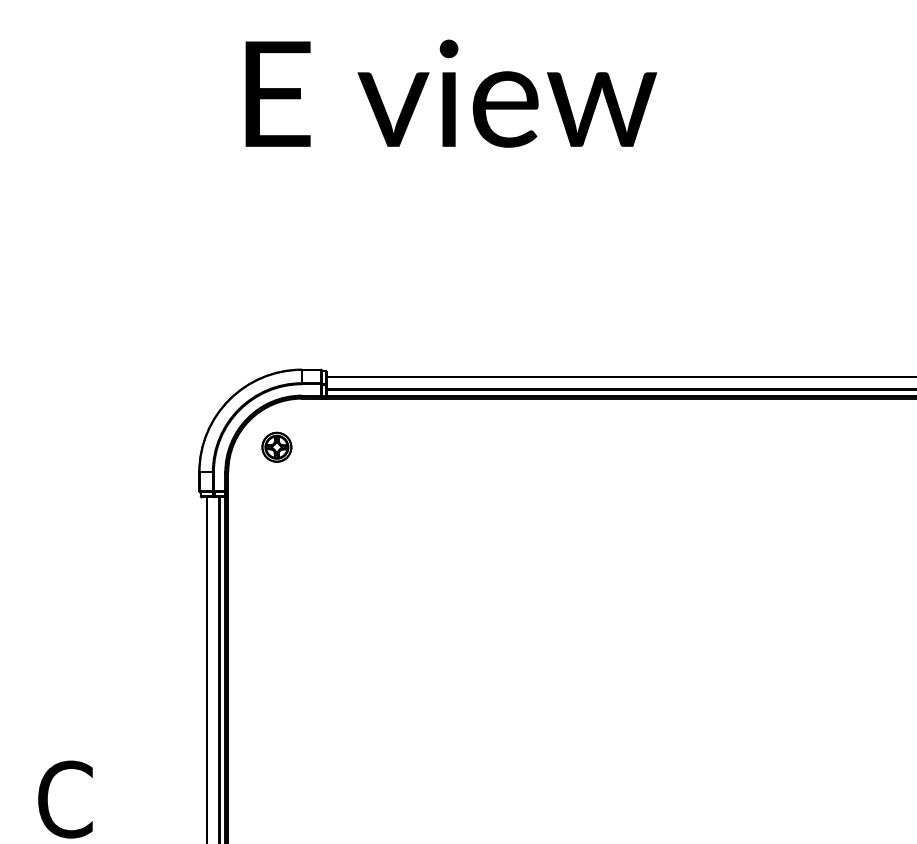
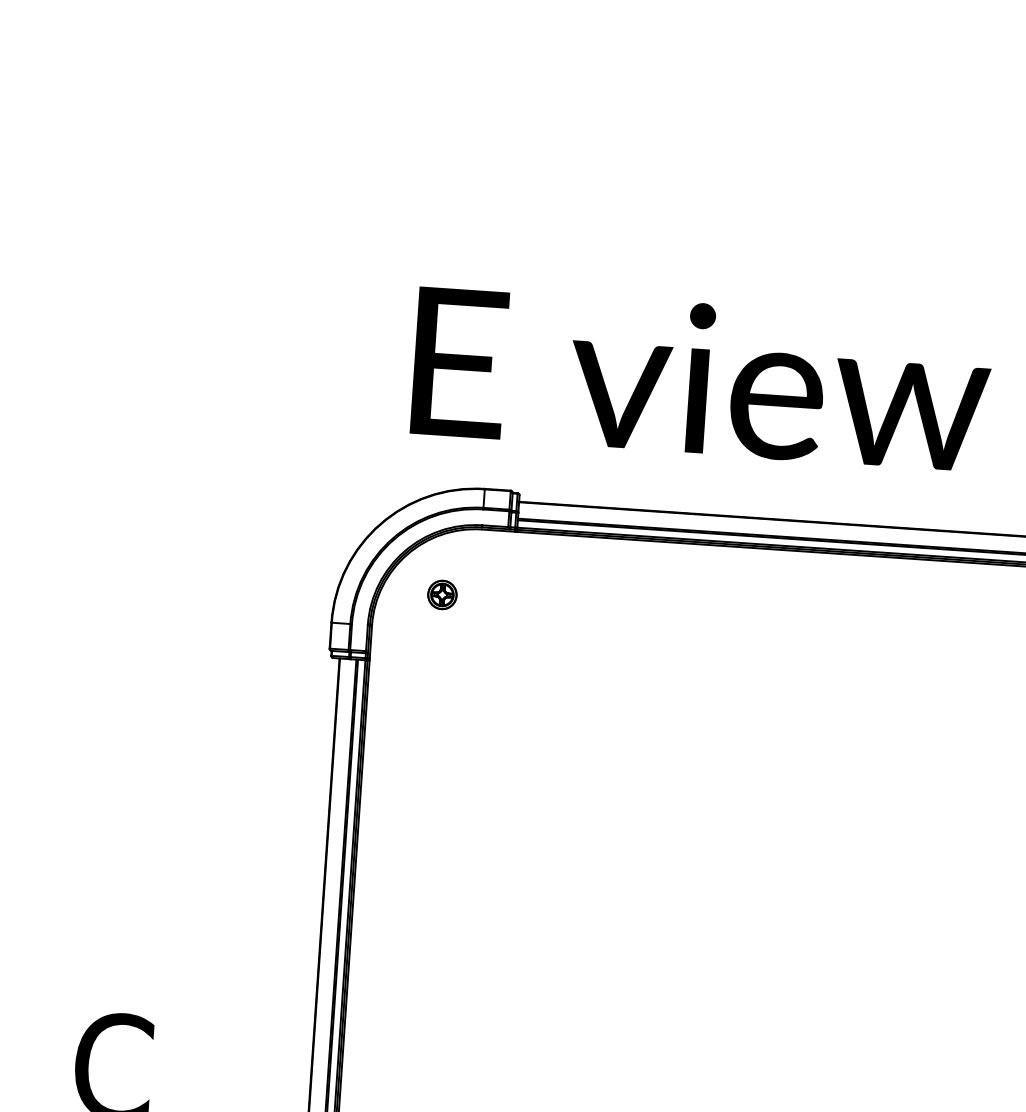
text: (451, 93) -> (702, 378), moved
part: (276, 446) -> (441, 593), size x0.7

